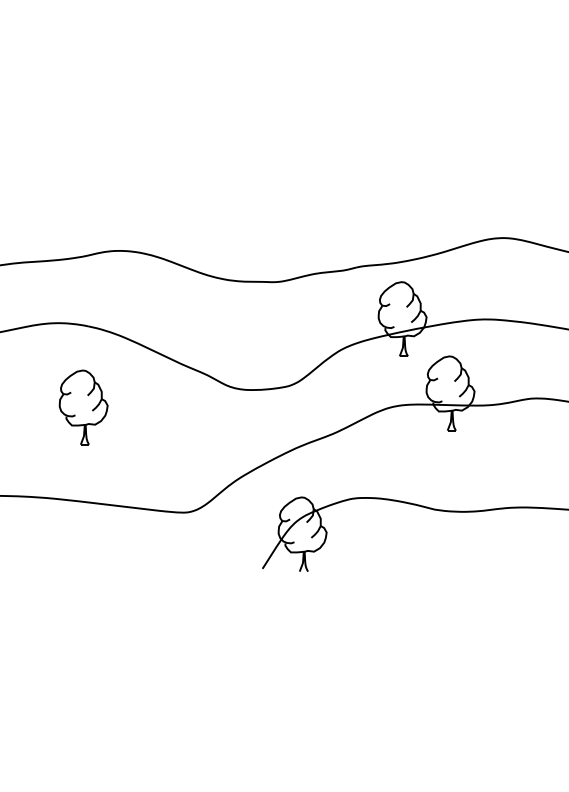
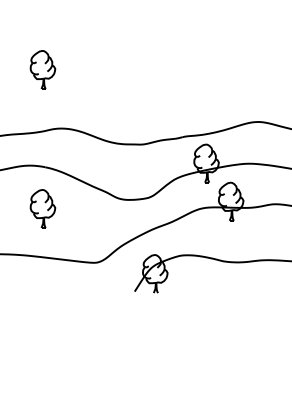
part: (82, 135) -> (42, 69), added

